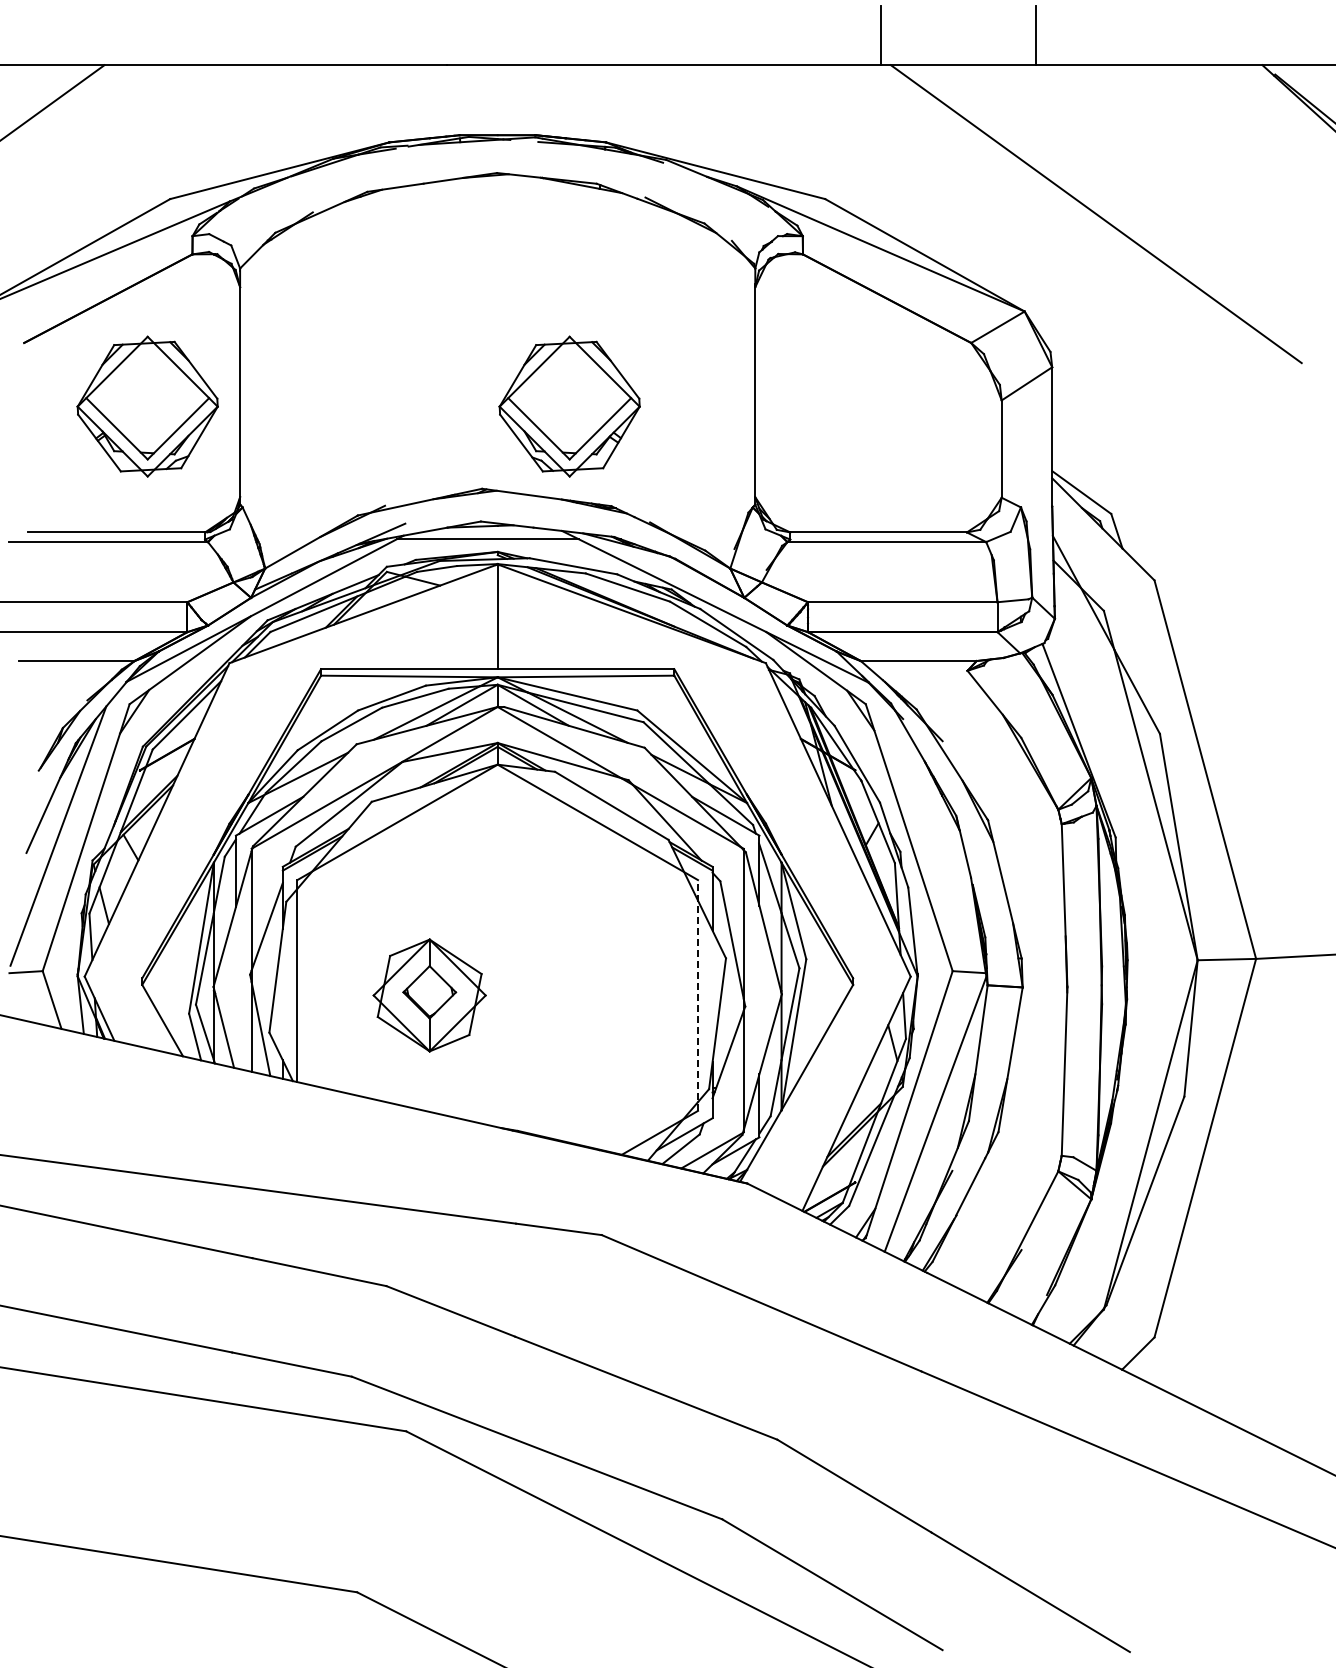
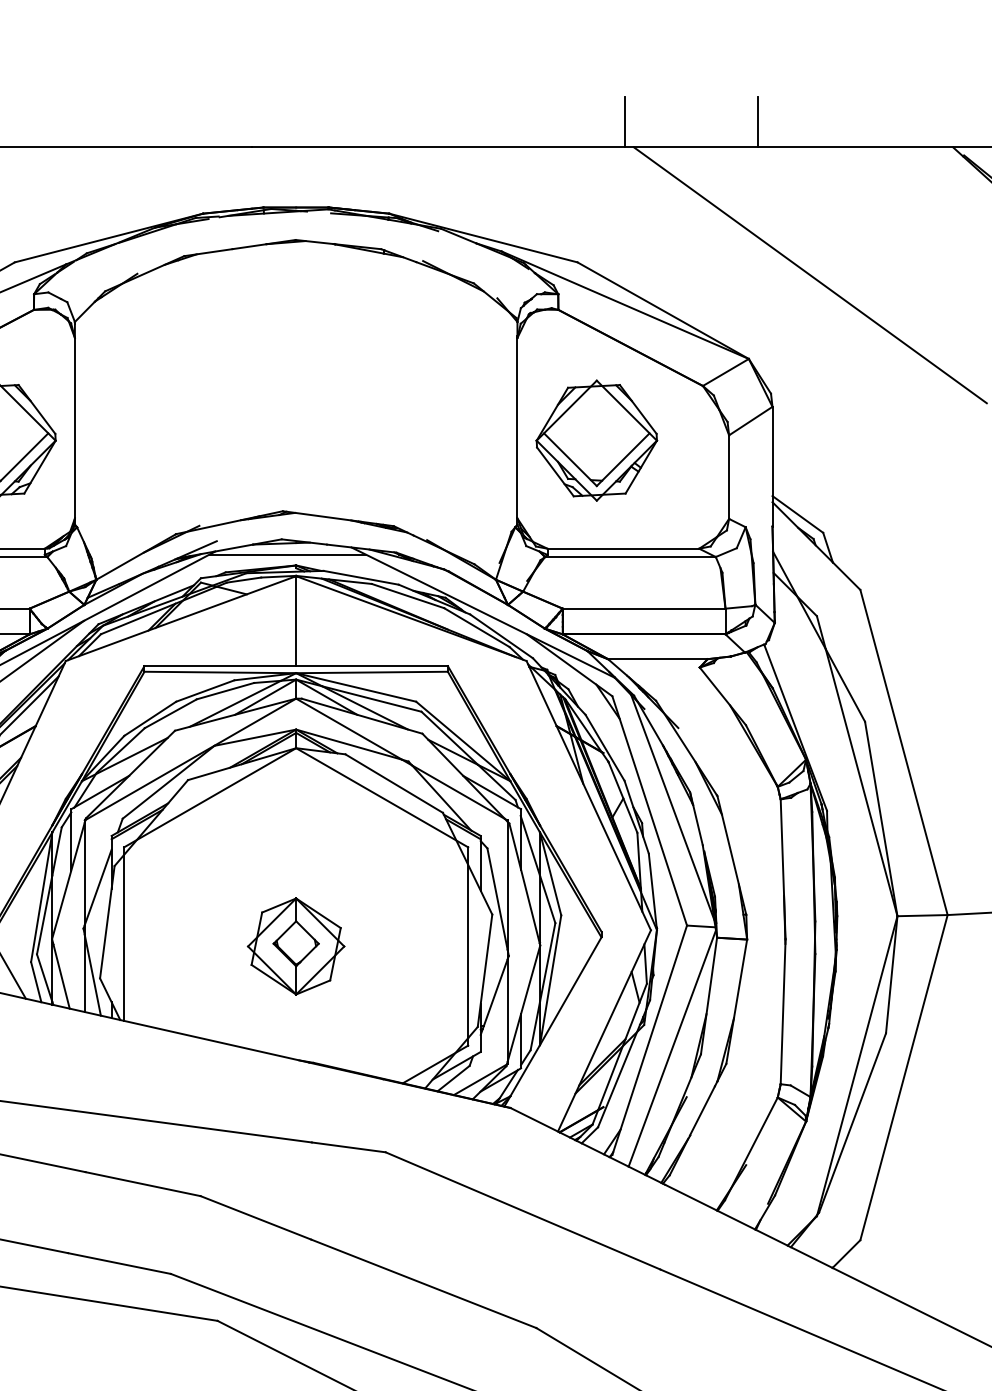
part: (569, 406) -> (596, 440), moved
line: (935, 833) -> (672, 807), added
part: (429, 995) -> (296, 946), moved
line: (698, 995) -> (468, 946), dashed -> solid

